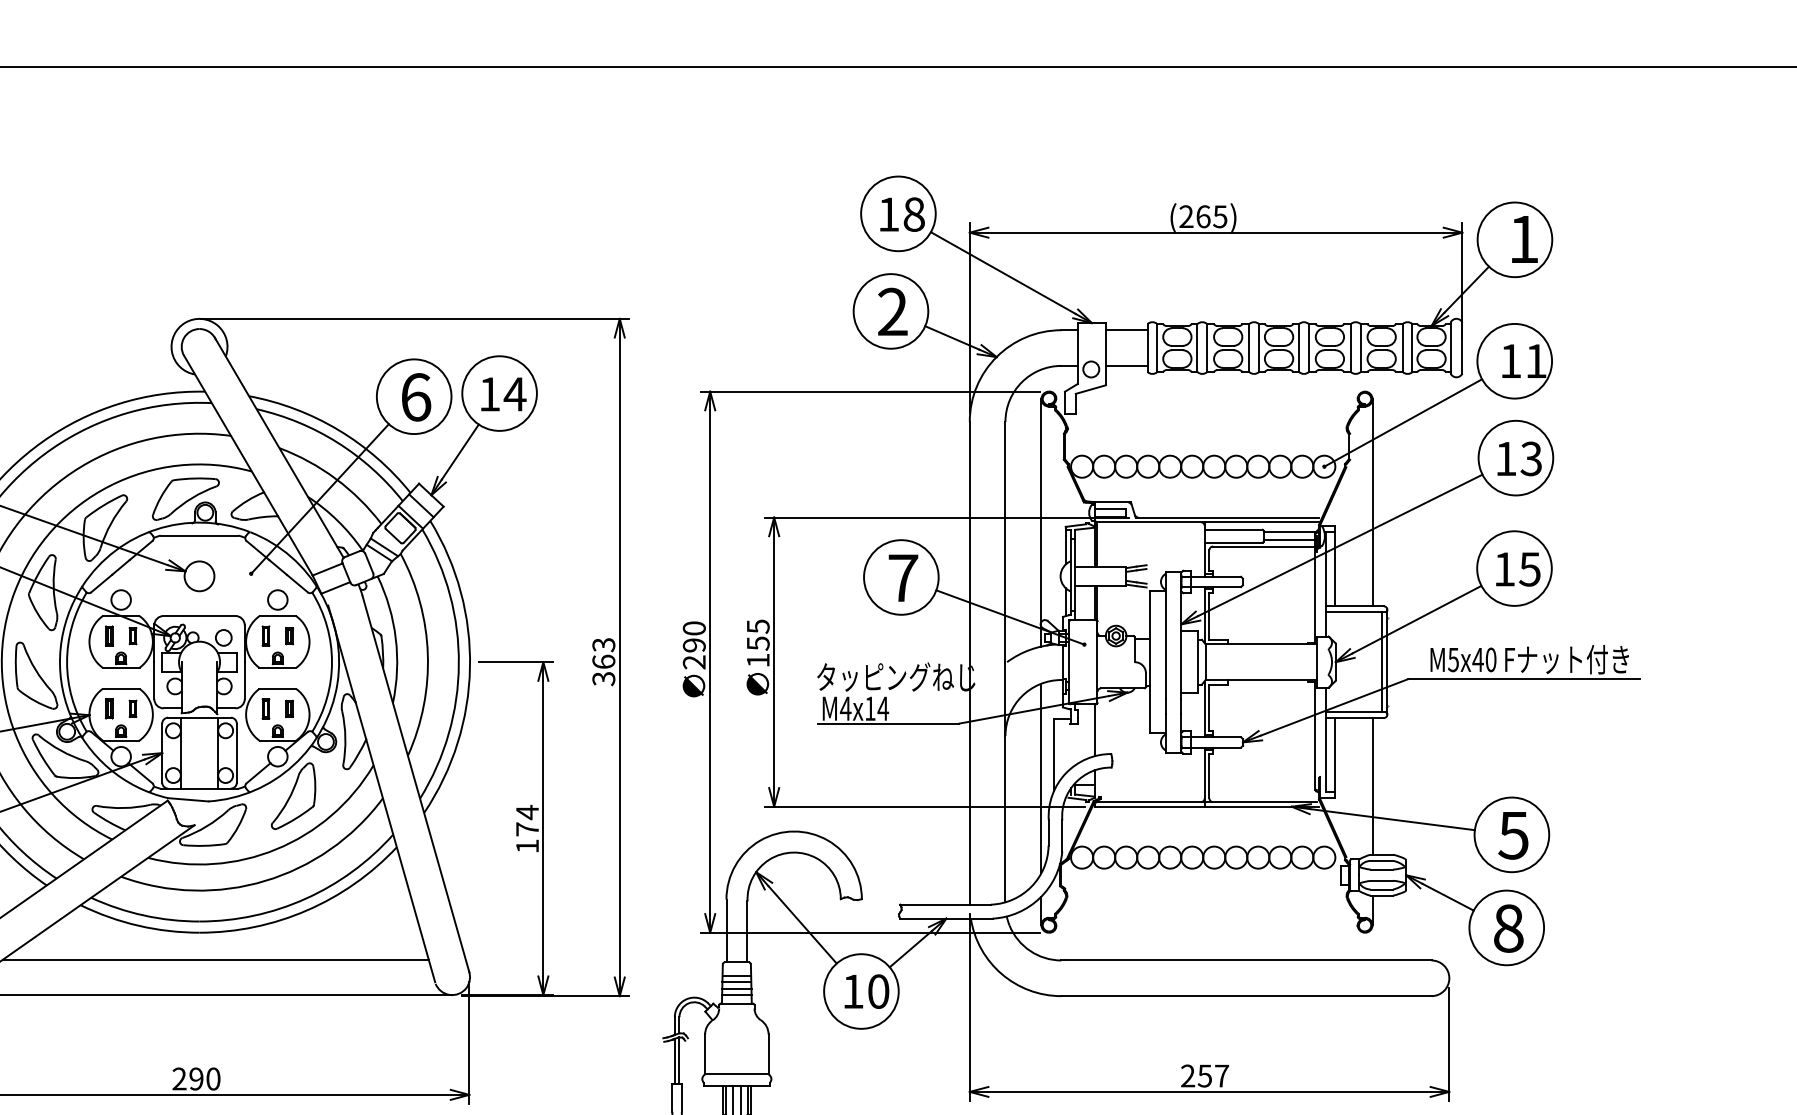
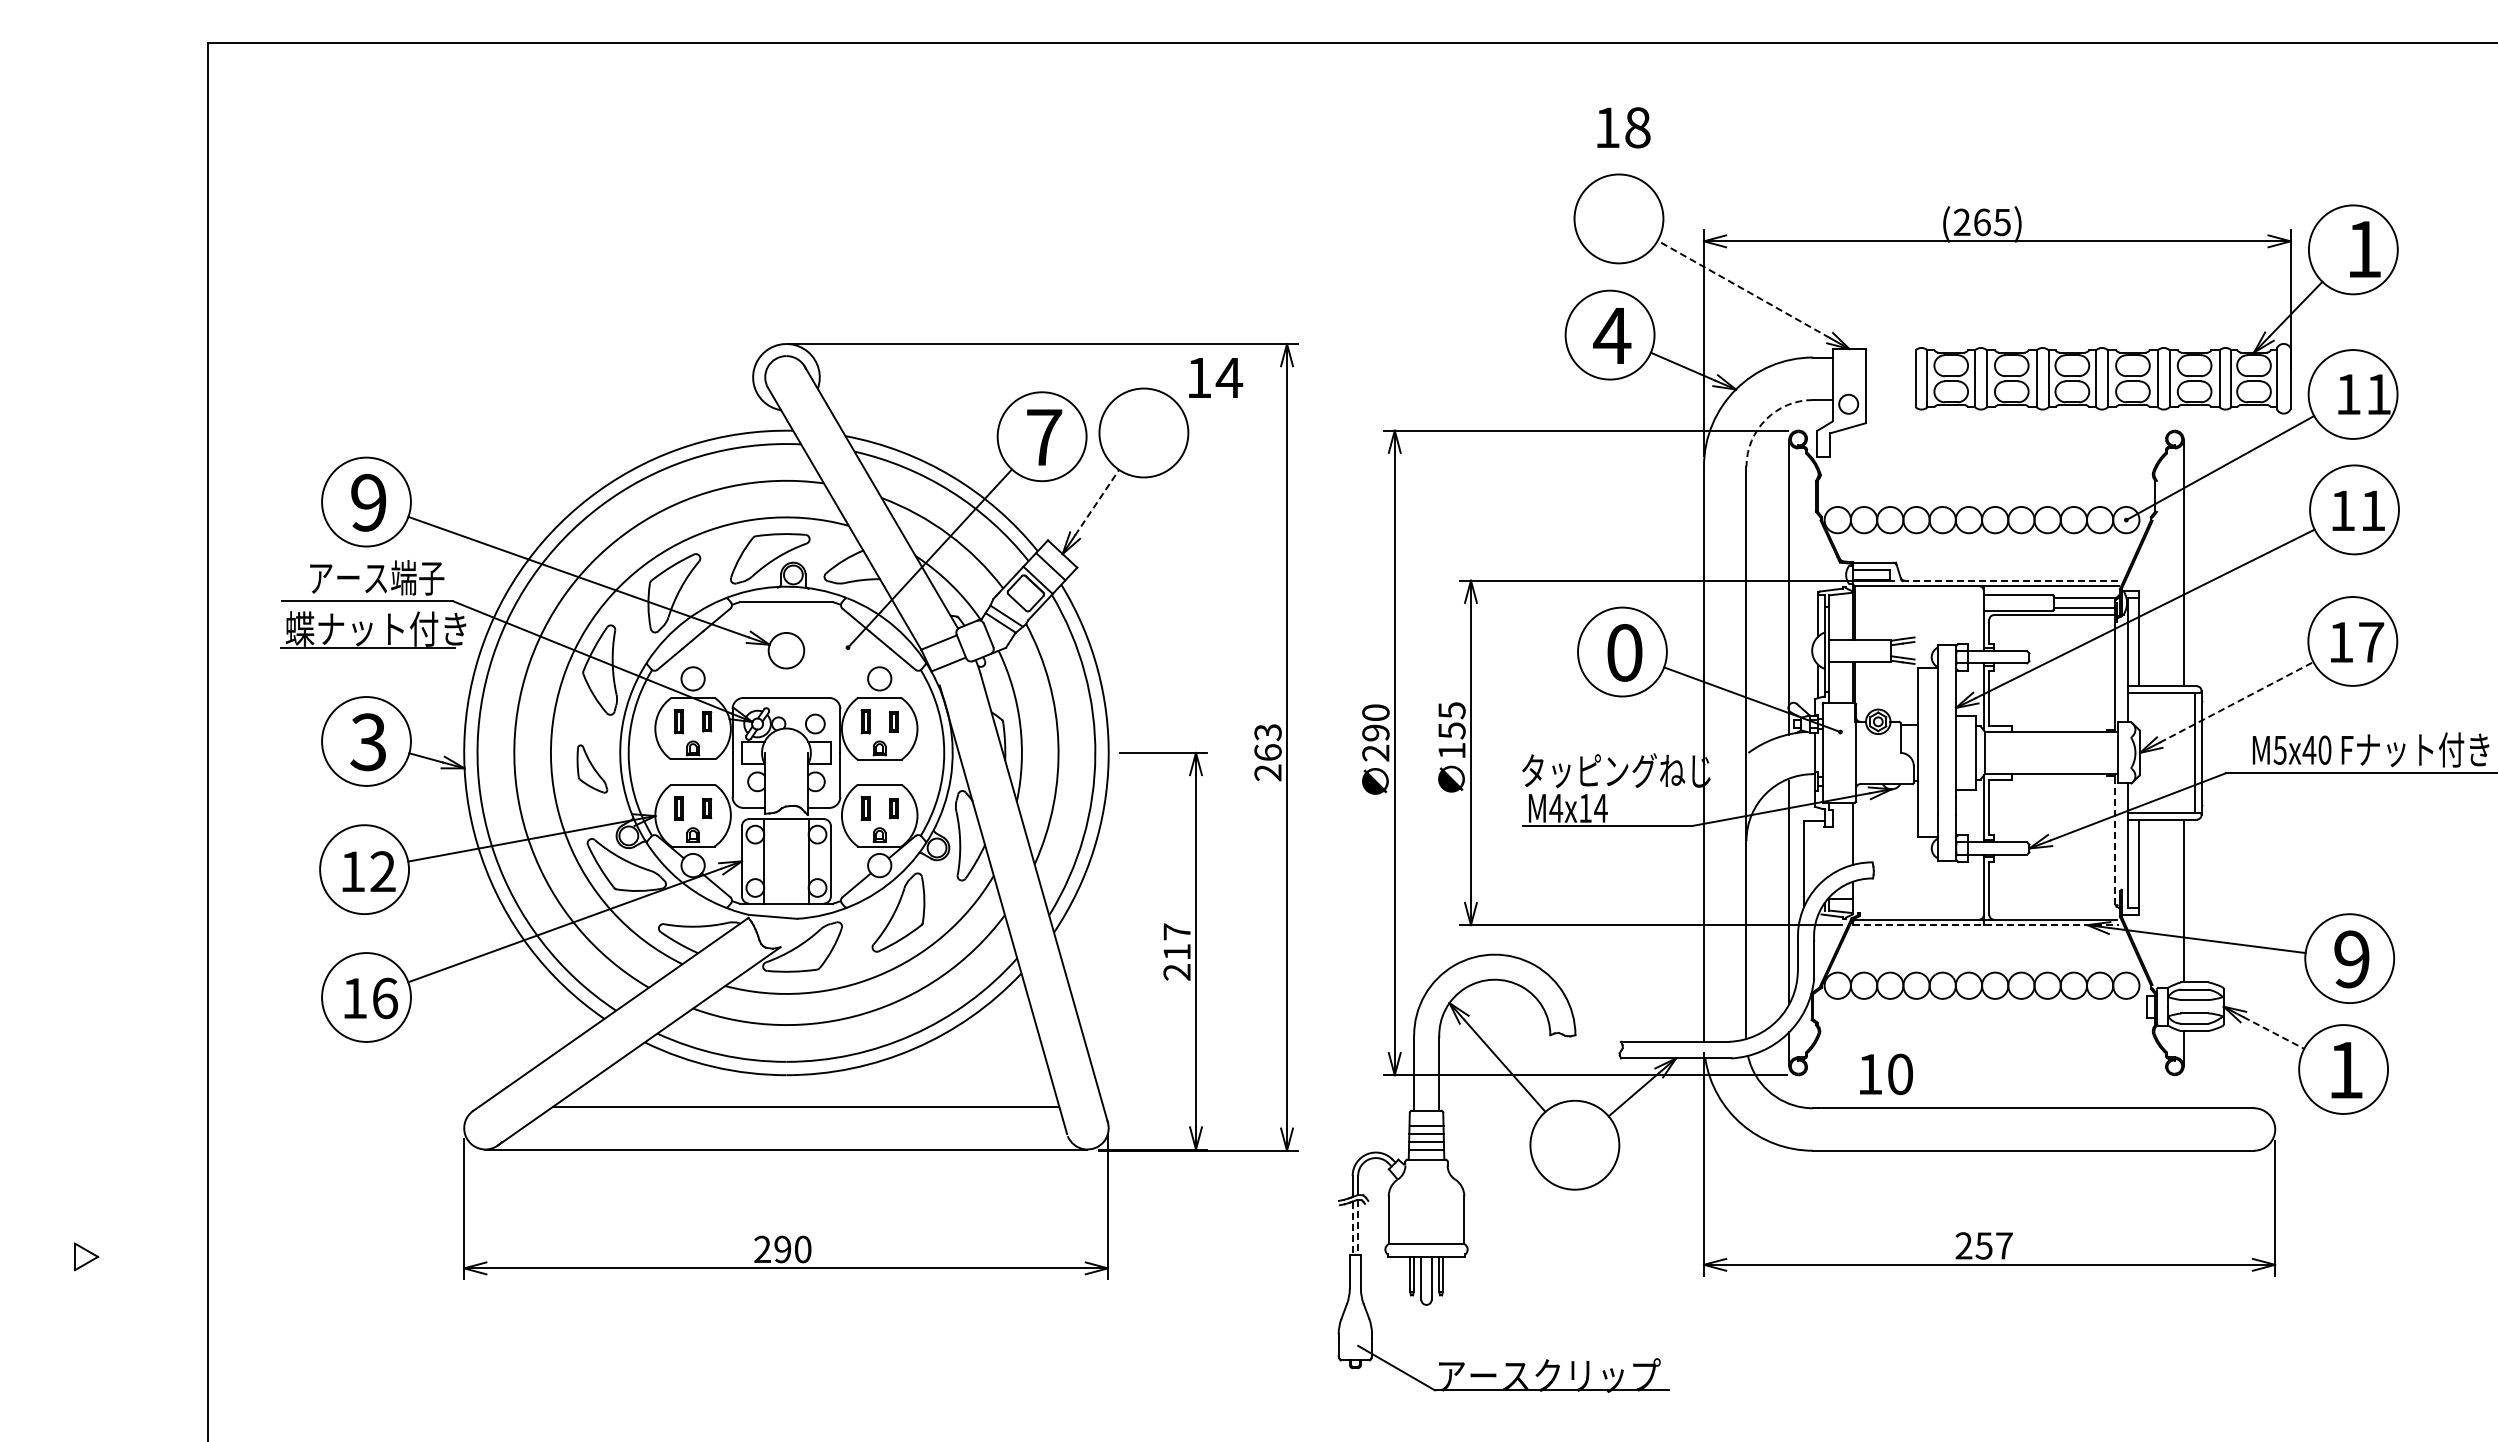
text: (902, 214) -> (1623, 127), moved
line: (1002, 273) -> (1743, 289), solid -> dashed
text: (892, 311) -> (1612, 335), 2 -> 4
line: (1126, 330) -> (1890, 357), removed
line: (1126, 366) -> (1890, 400), removed
arc: (1021, 382) -> (1765, 419), solid -> dashed
text: (504, 394) -> (1216, 377), moved
text: (416, 397) -> (1044, 437), 6 -> 7
line: (460, 451) -> (1097, 502), solid -> dashed
text: (1531, 458) -> (2372, 510), 13 -> 11
line: (1227, 517) -> (2010, 580), solid -> dashed
text: (1530, 569) -> (2371, 642), 15 -> 17
text: (903, 577) -> (1624, 652), 7 -> 0
line: (1416, 619) -> (2236, 702), solid -> dashed
part: (36, 675) -> (592, 768), size x0.6
text: (603, 678) -> (1267, 772), 363 -> 263
line: (1315, 734) -> (2115, 839), solid -> dashed
line: (1206, 807) -> (1986, 925), solid -> dashed
text: (526, 828) -> (1176, 951), 174 -> 217
text: (1513, 835) -> (2351, 959), 5 -> 9
line: (1448, 897) -> (2274, 1033), solid -> dashed
text: (1508, 928) -> (2345, 1070), 8 -> 1
text: (866, 991) -> (1886, 1074), moved
line: (679, 1060) -> (1358, 1227), solid -> dashed
line: (674, 1061) -> (1352, 1228), solid -> dashed

